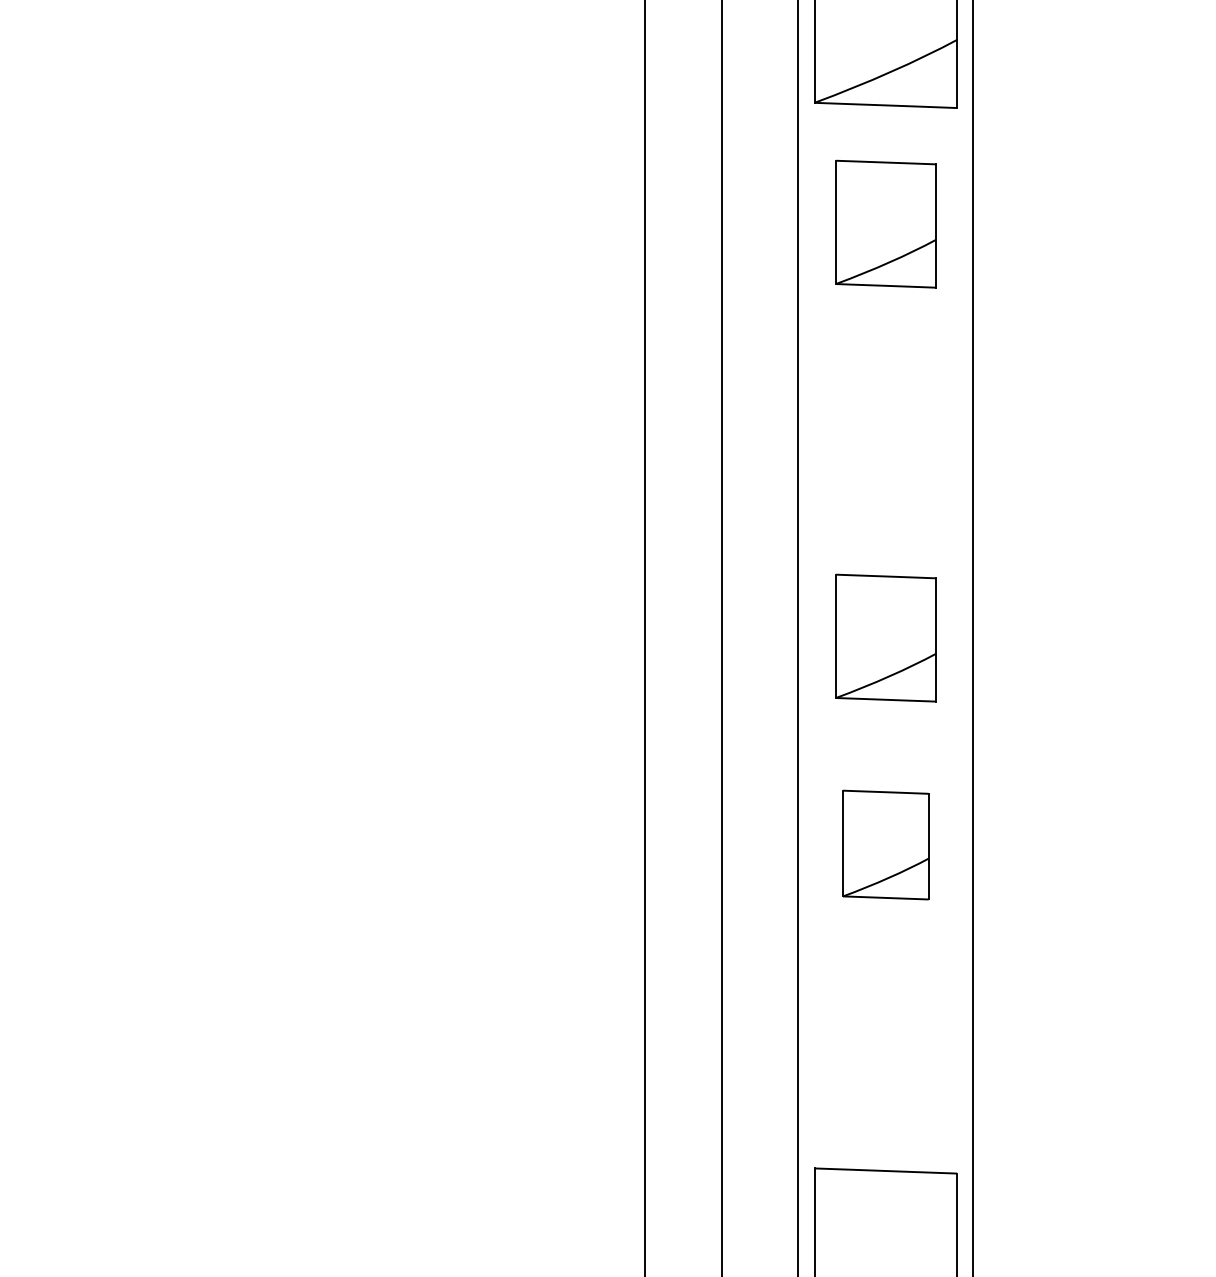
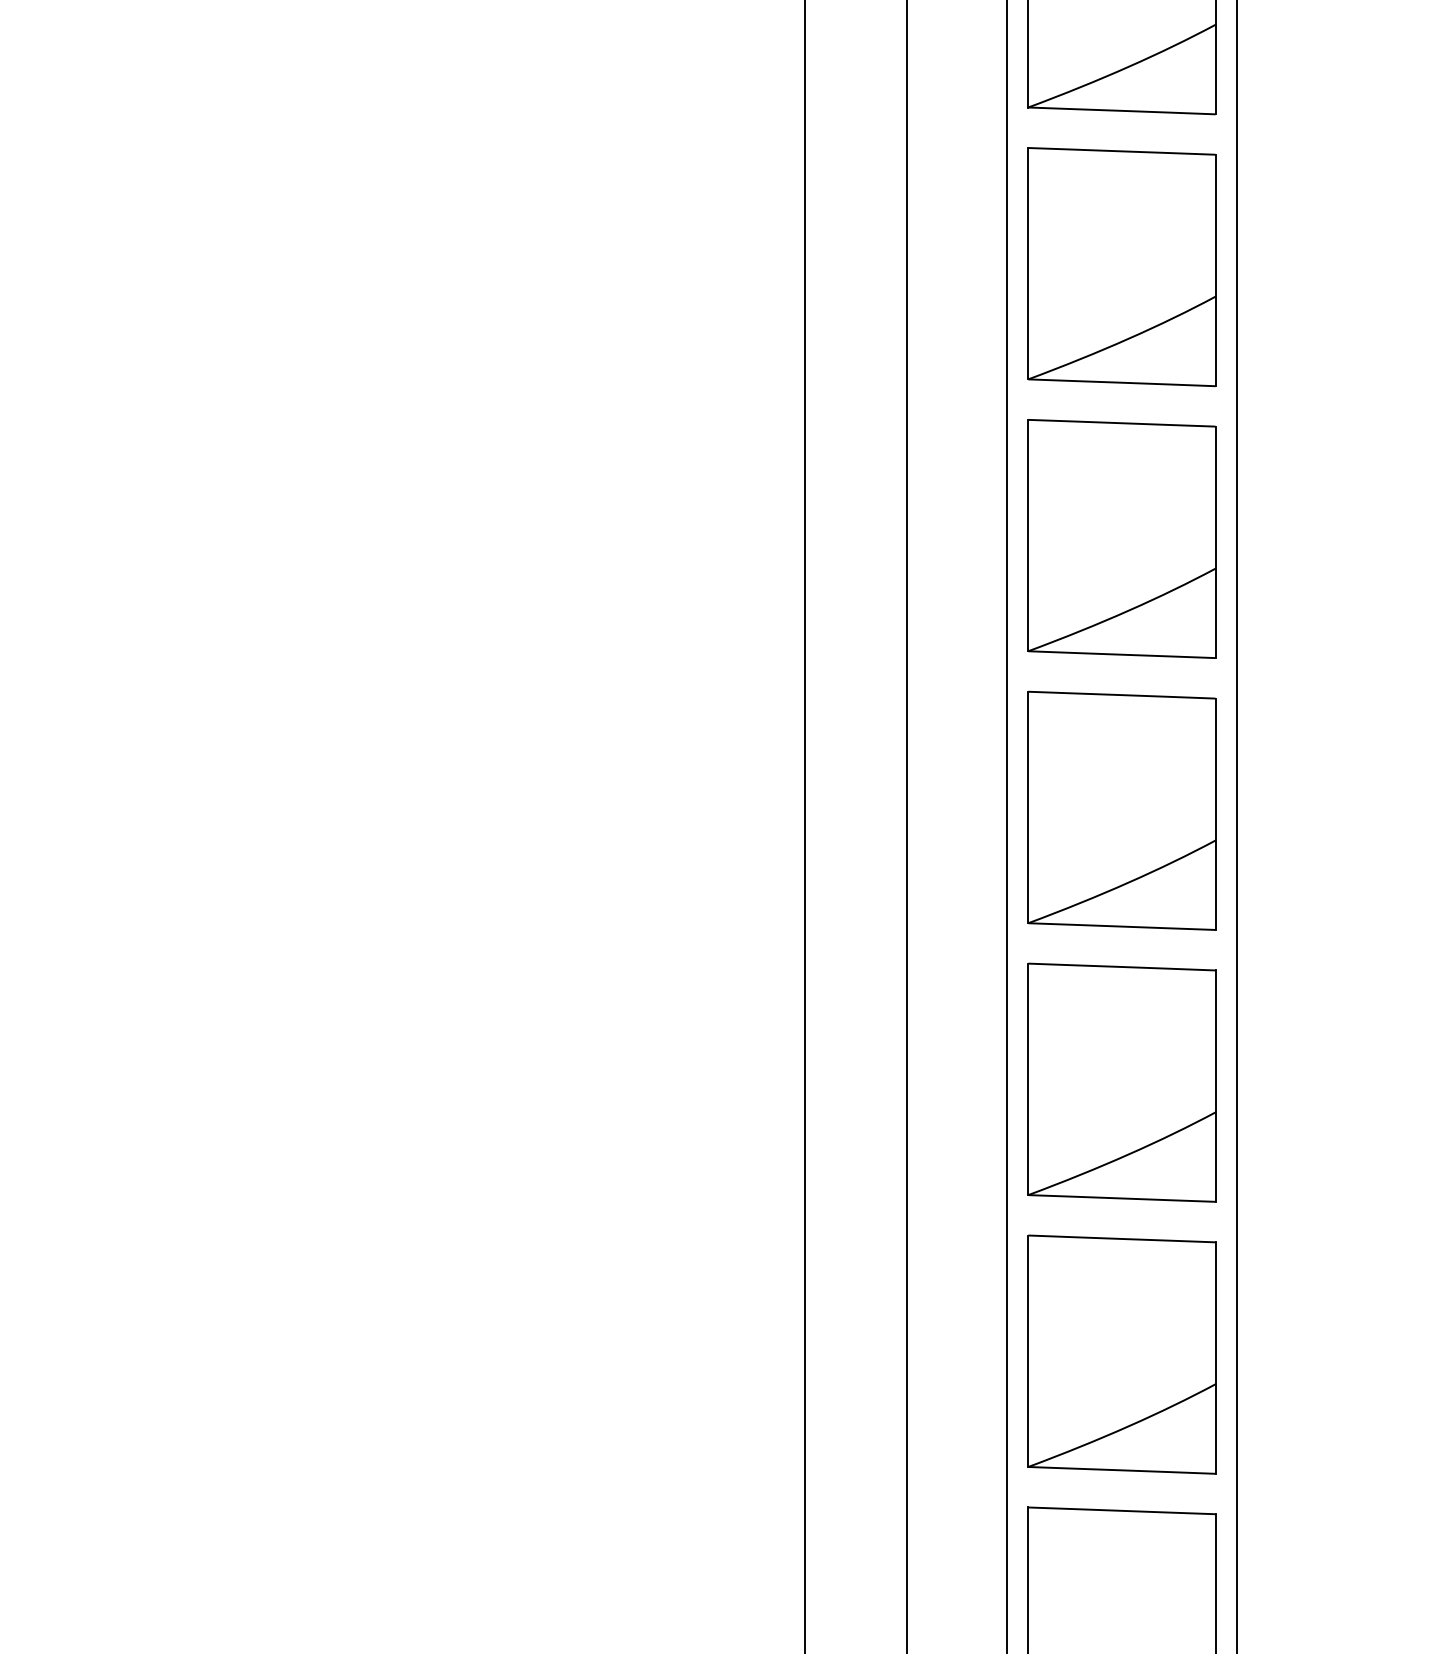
part: (885, 223) -> (1121, 266), size x1.43
part: (885, 430) -> (1121, 537), added
part: (885, 637) -> (1121, 809), size x1.43
part: (885, 844) -> (1121, 1081), size x1.67
part: (885, 1051) -> (1121, 1353), added

